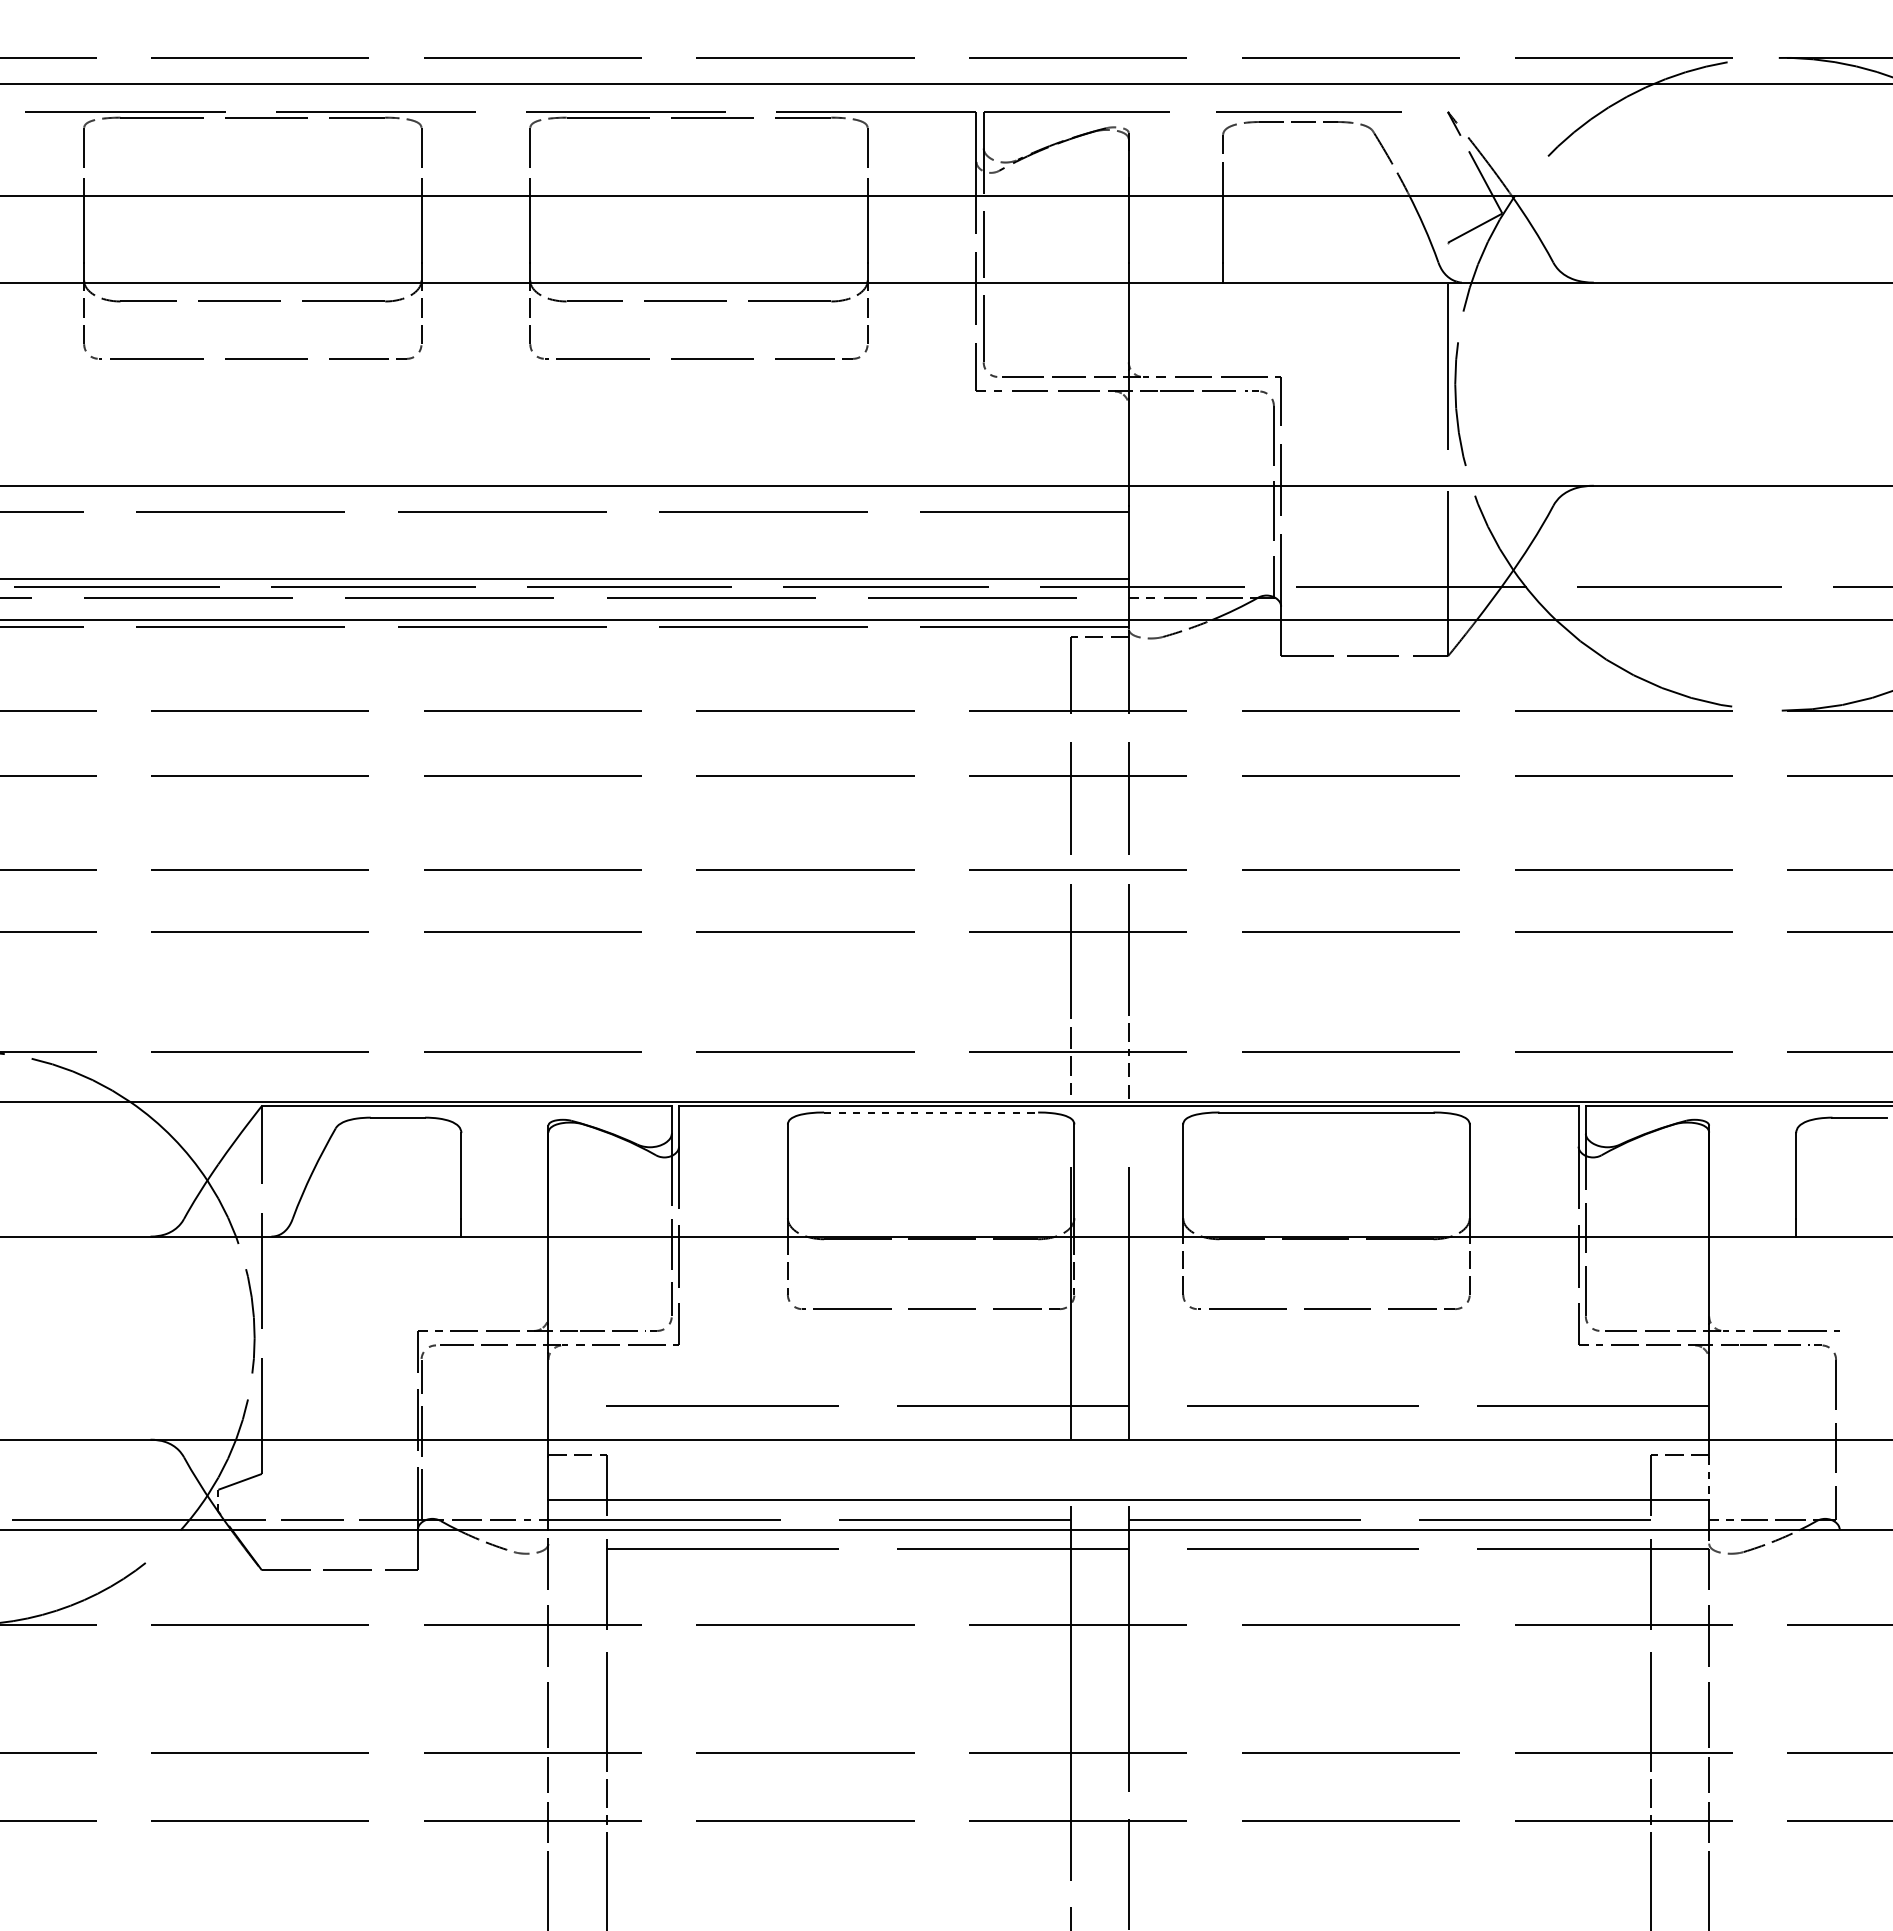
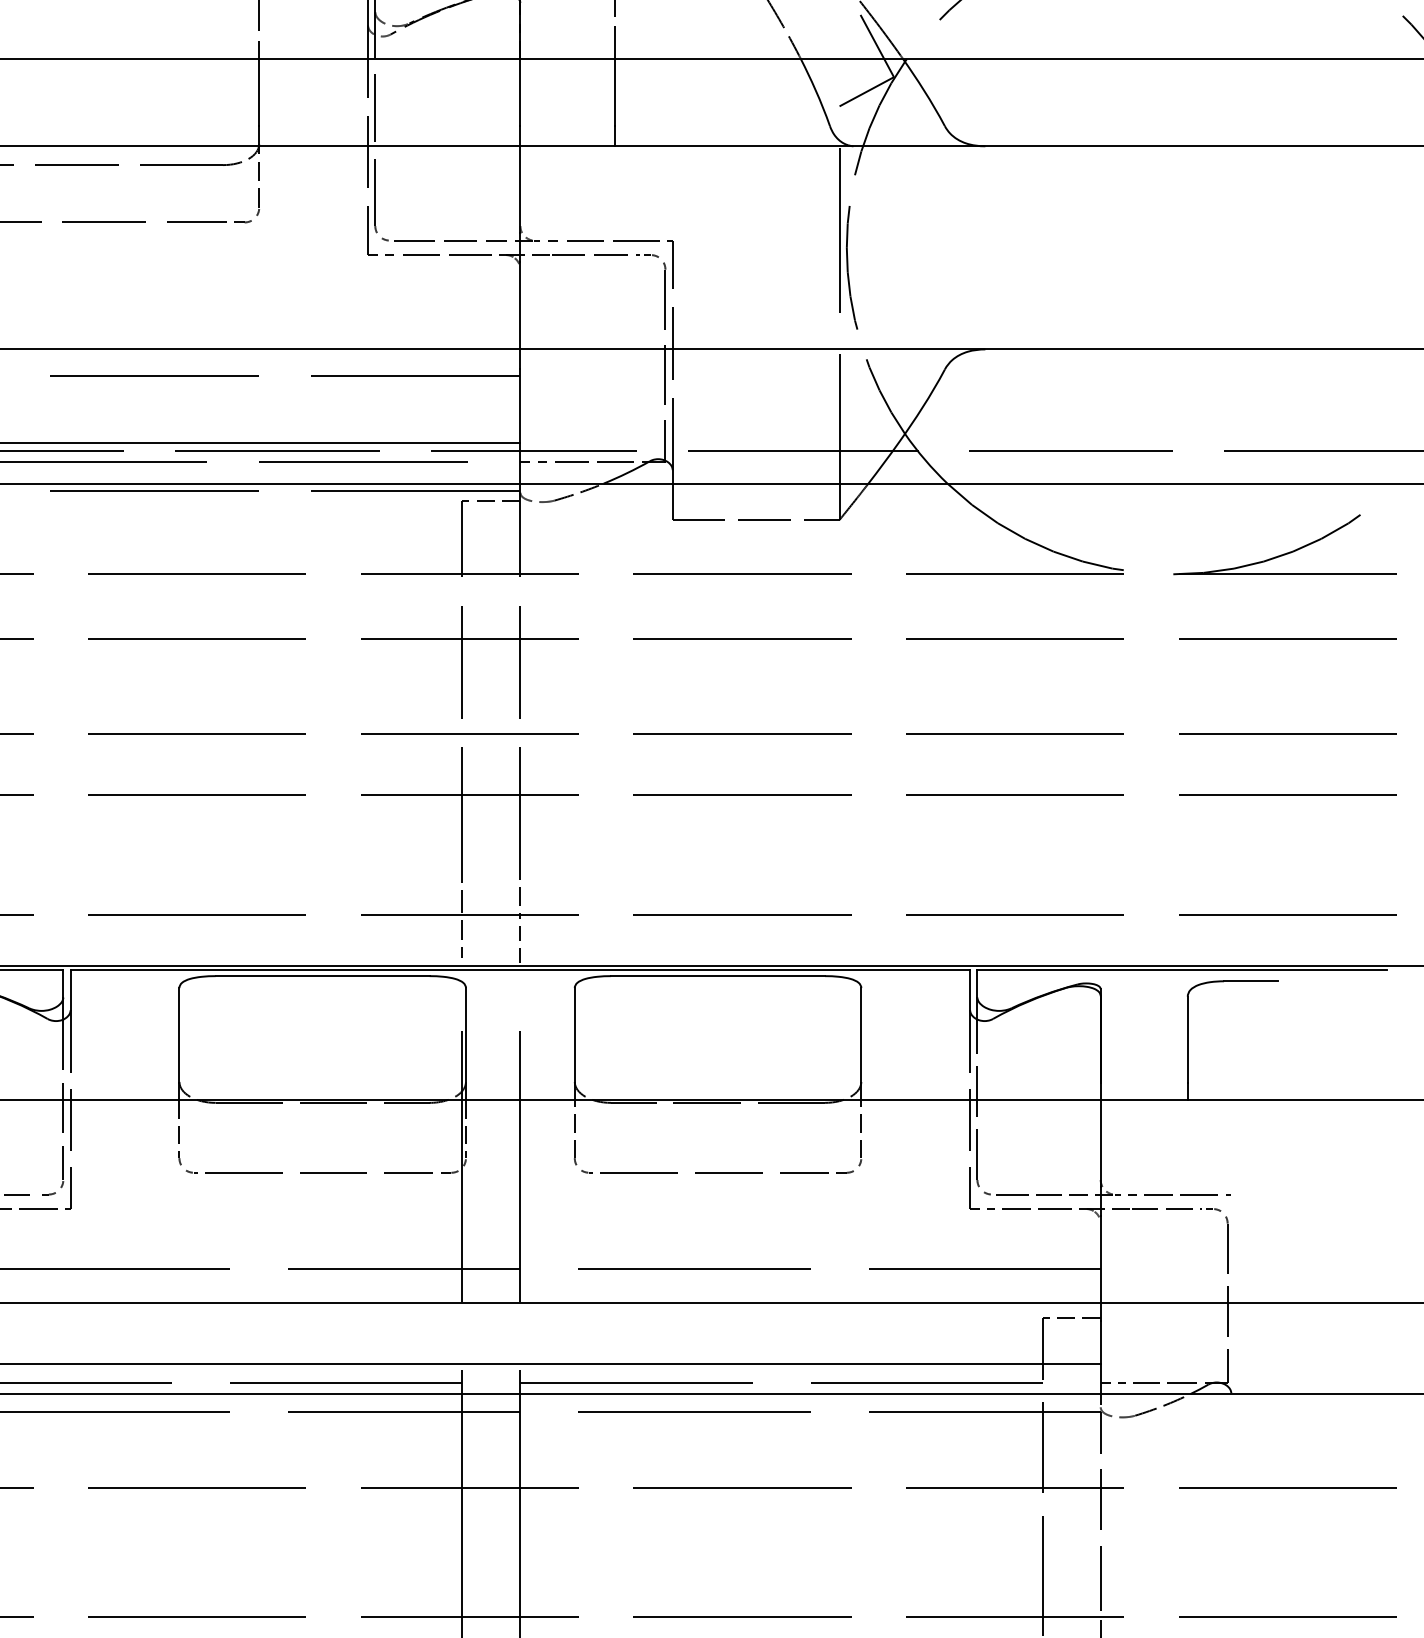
line: (931, 1112) -> (323, 976), dashed -> solid
line: (1709, 1479) -> (1101, 1343), dashed -> solid

